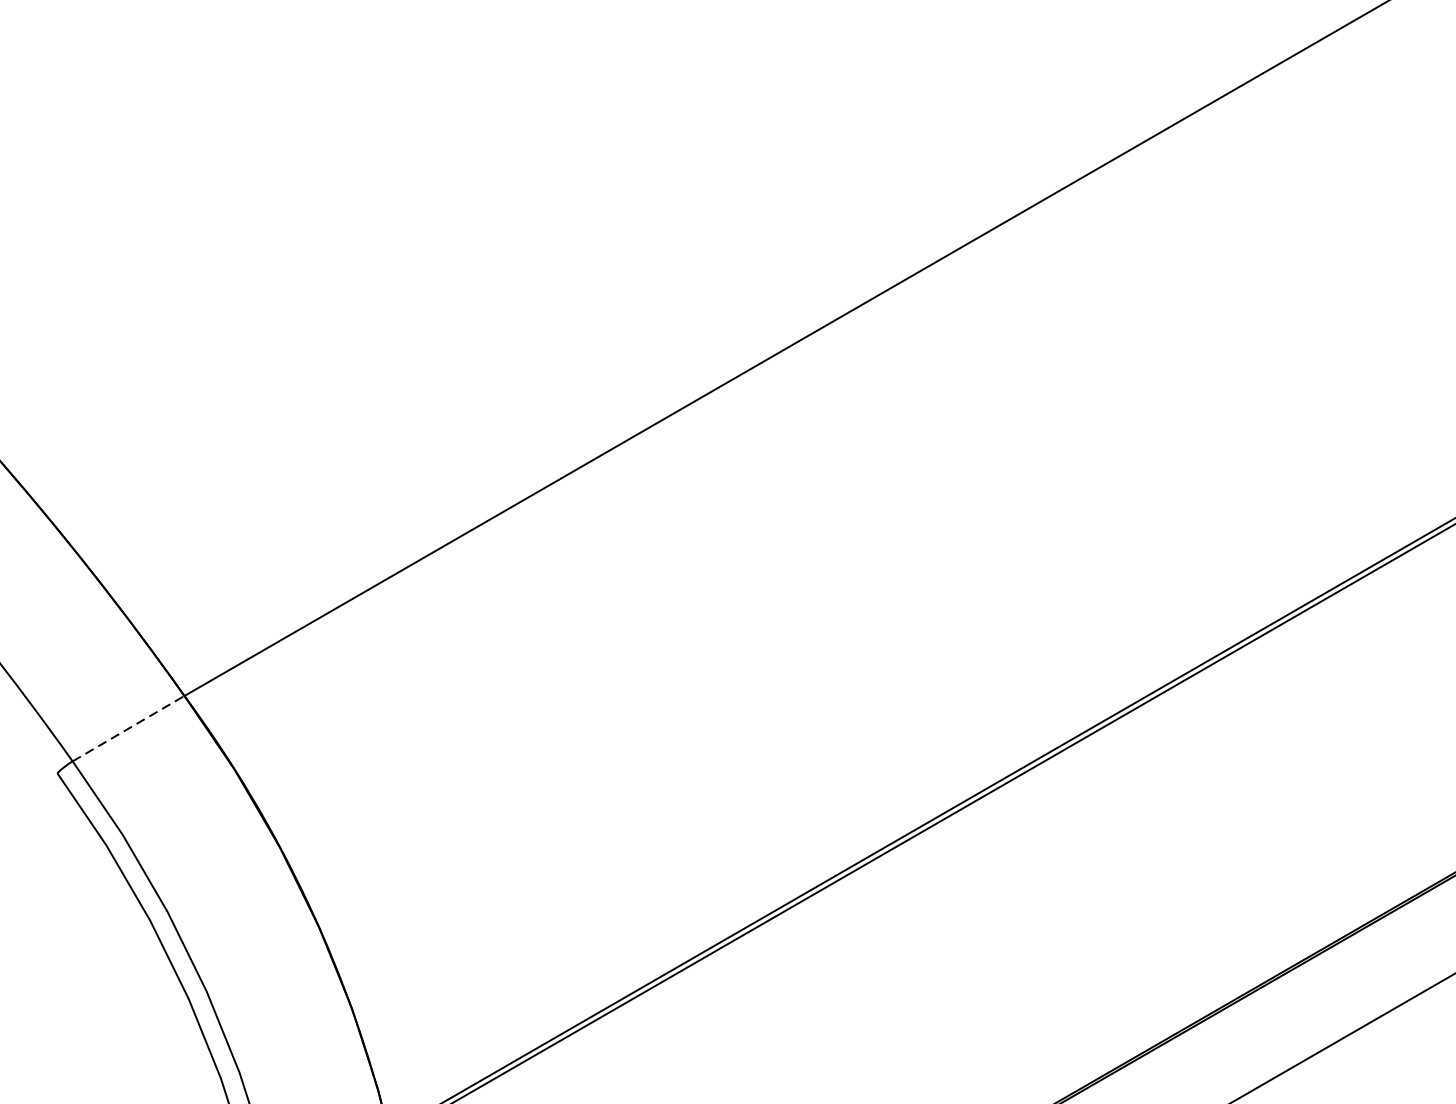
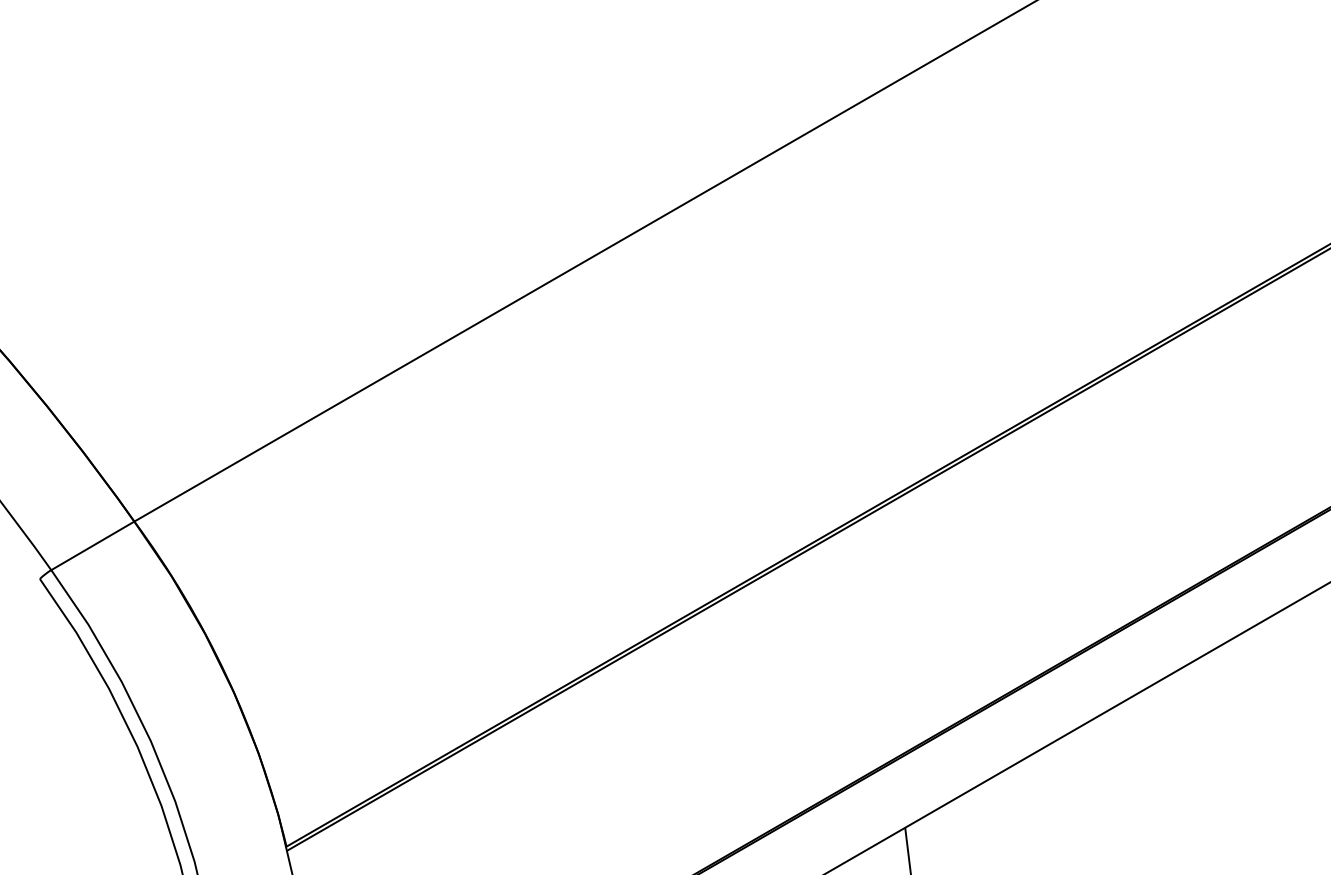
line: (129, 728) -> (93, 545), dashed -> solid

